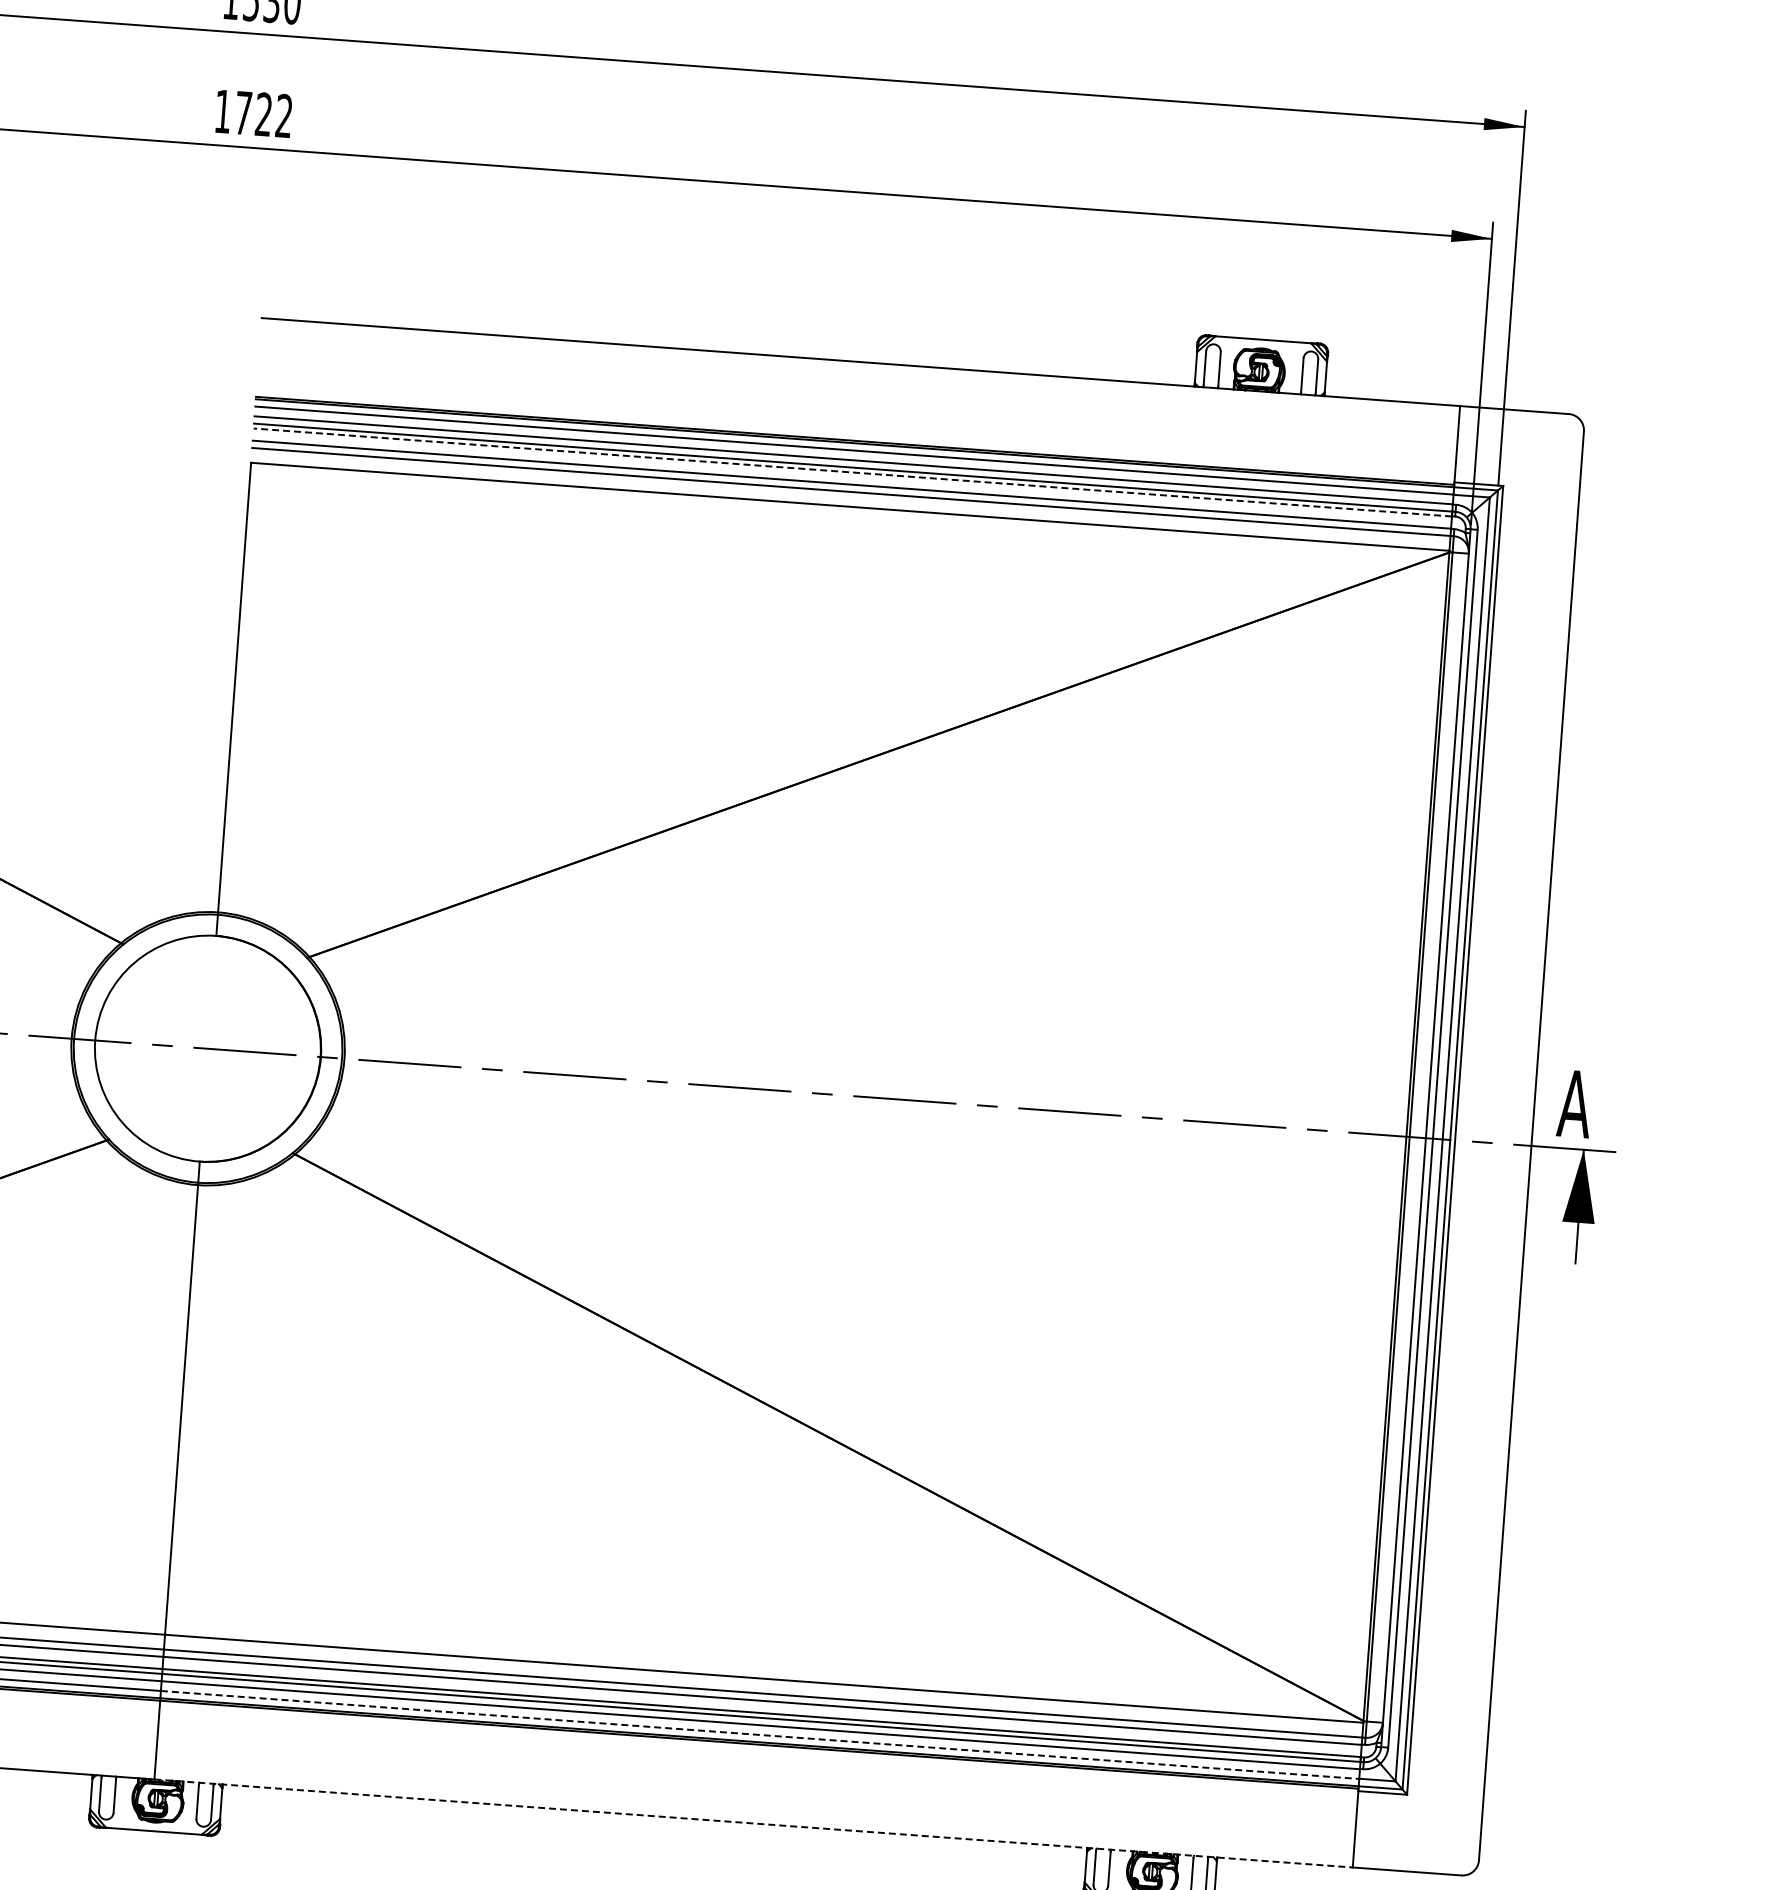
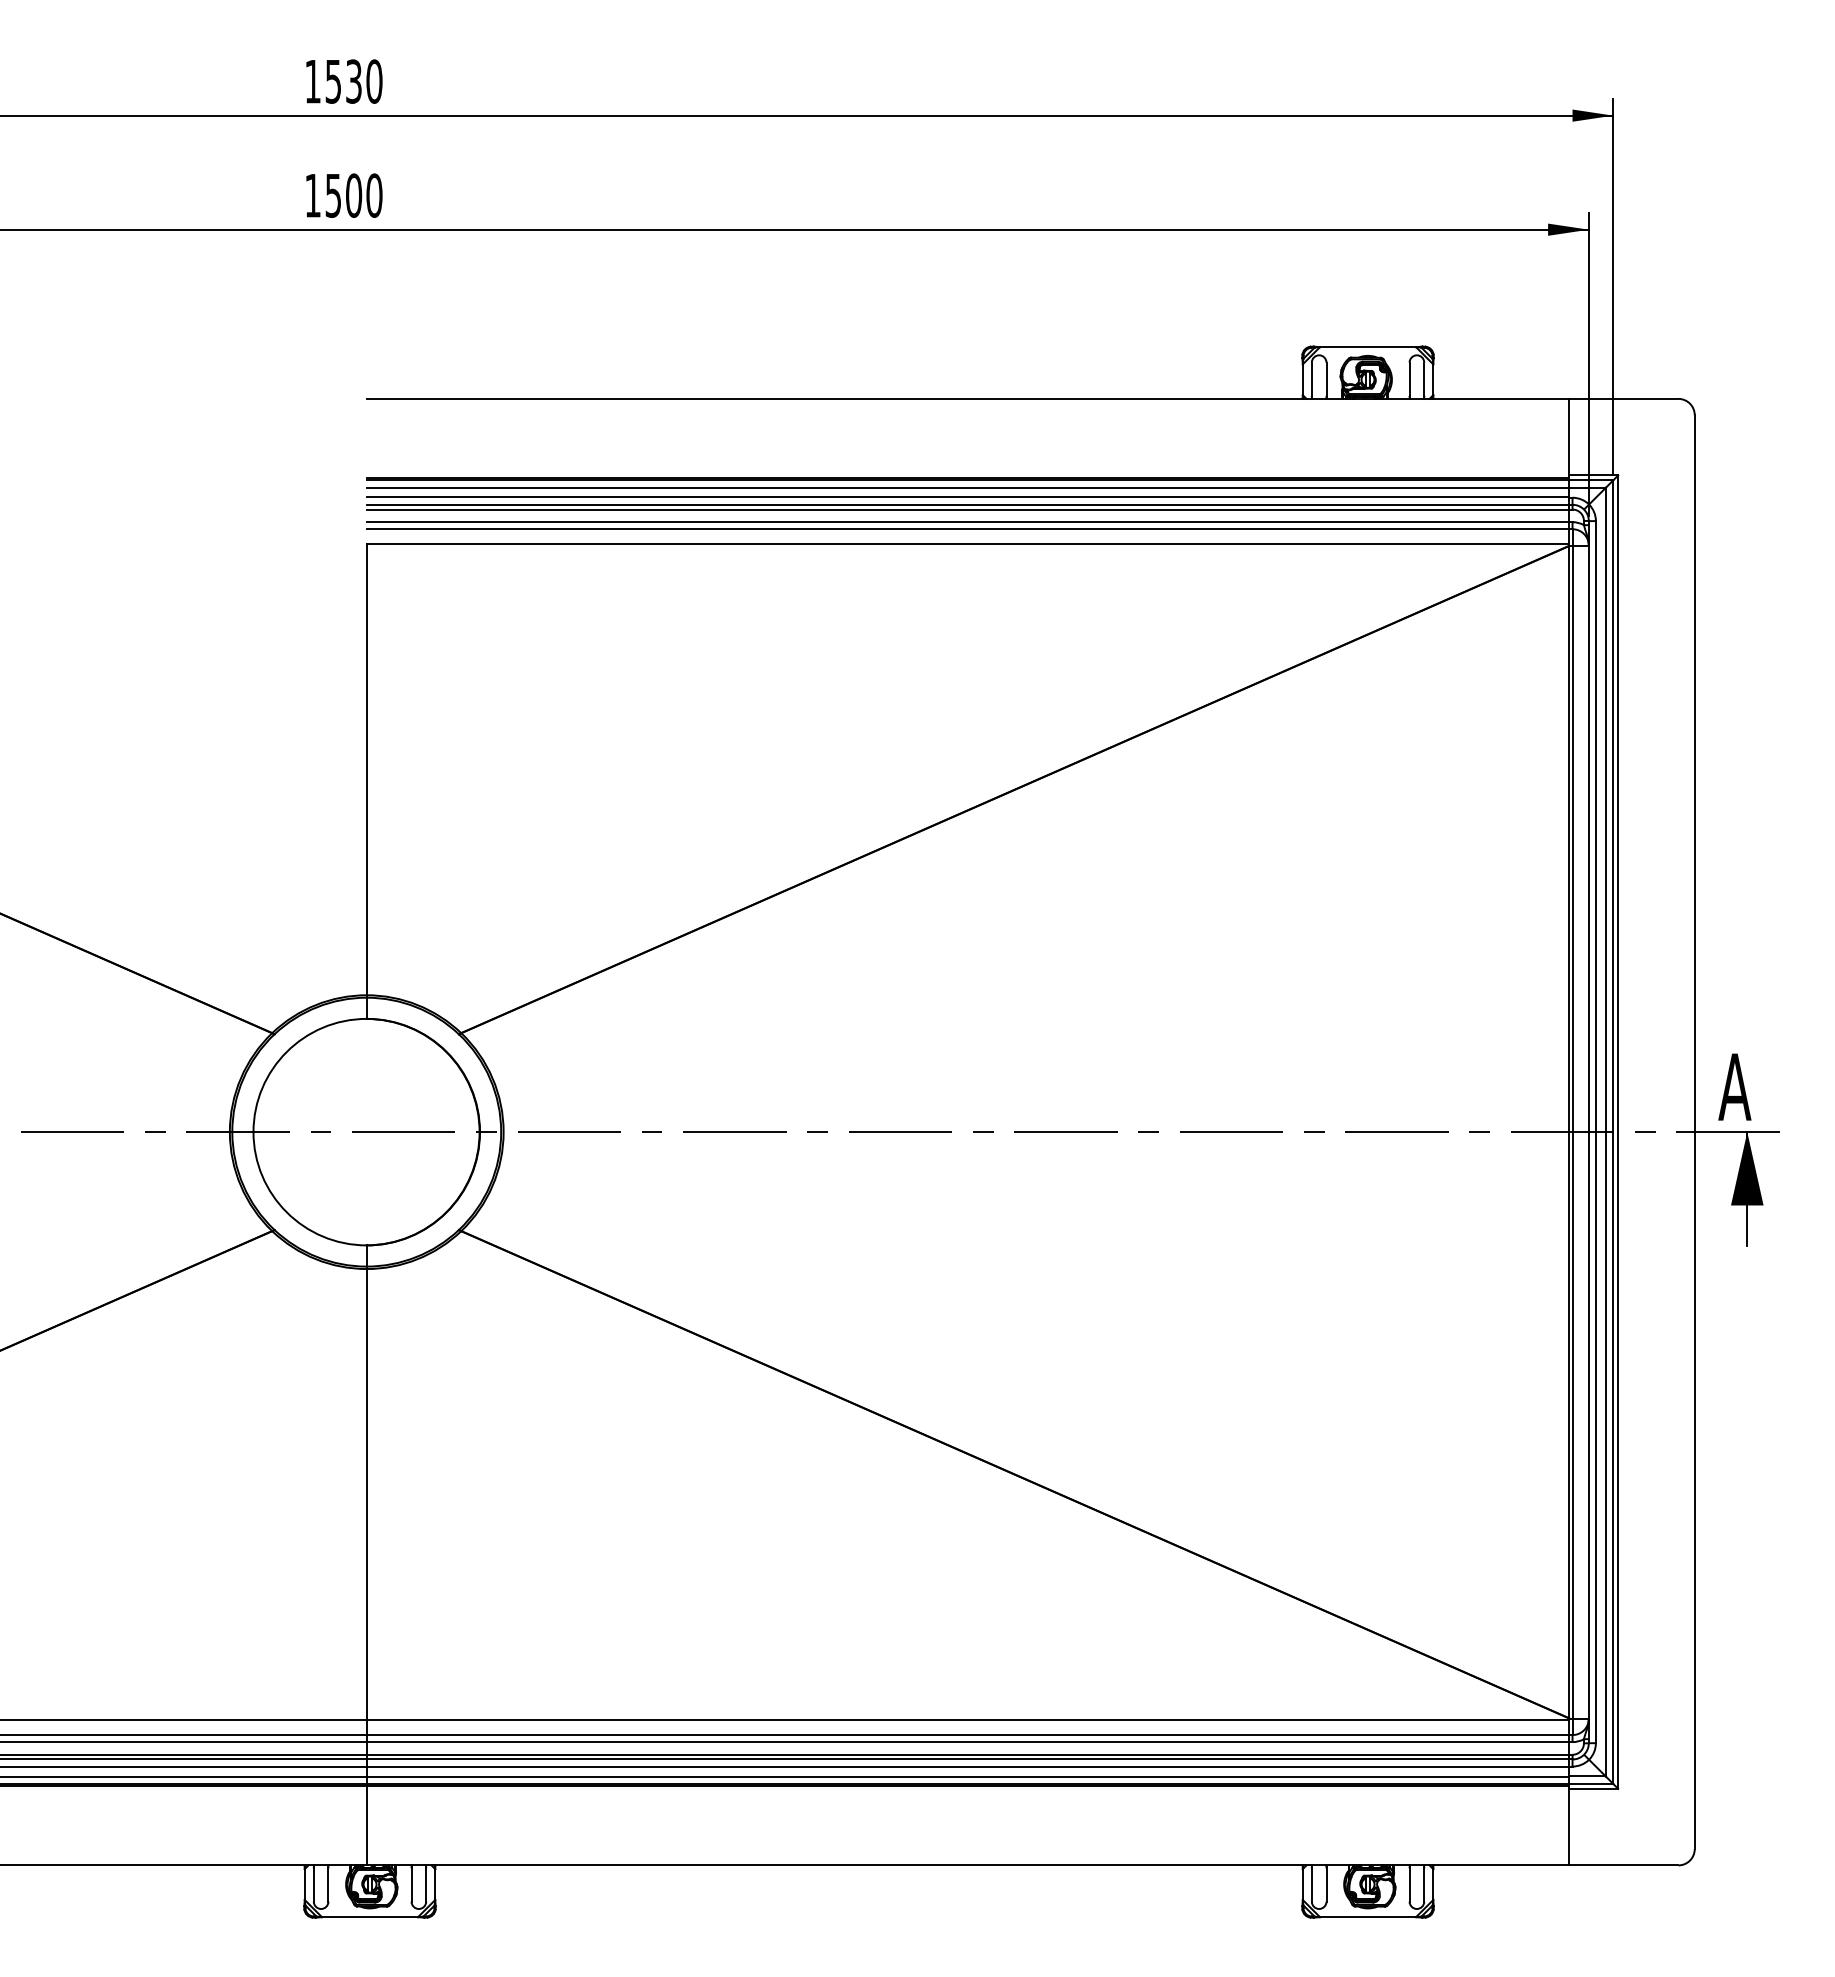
text: (263, 114) -> (353, 195), 1722 -> 1500
line: (852, 472) -> (967, 509), dashed -> solid
line: (760, 1734) -> (968, 1776), dashed -> solid
line: (754, 1823) -> (968, 1865), dashed -> solid

